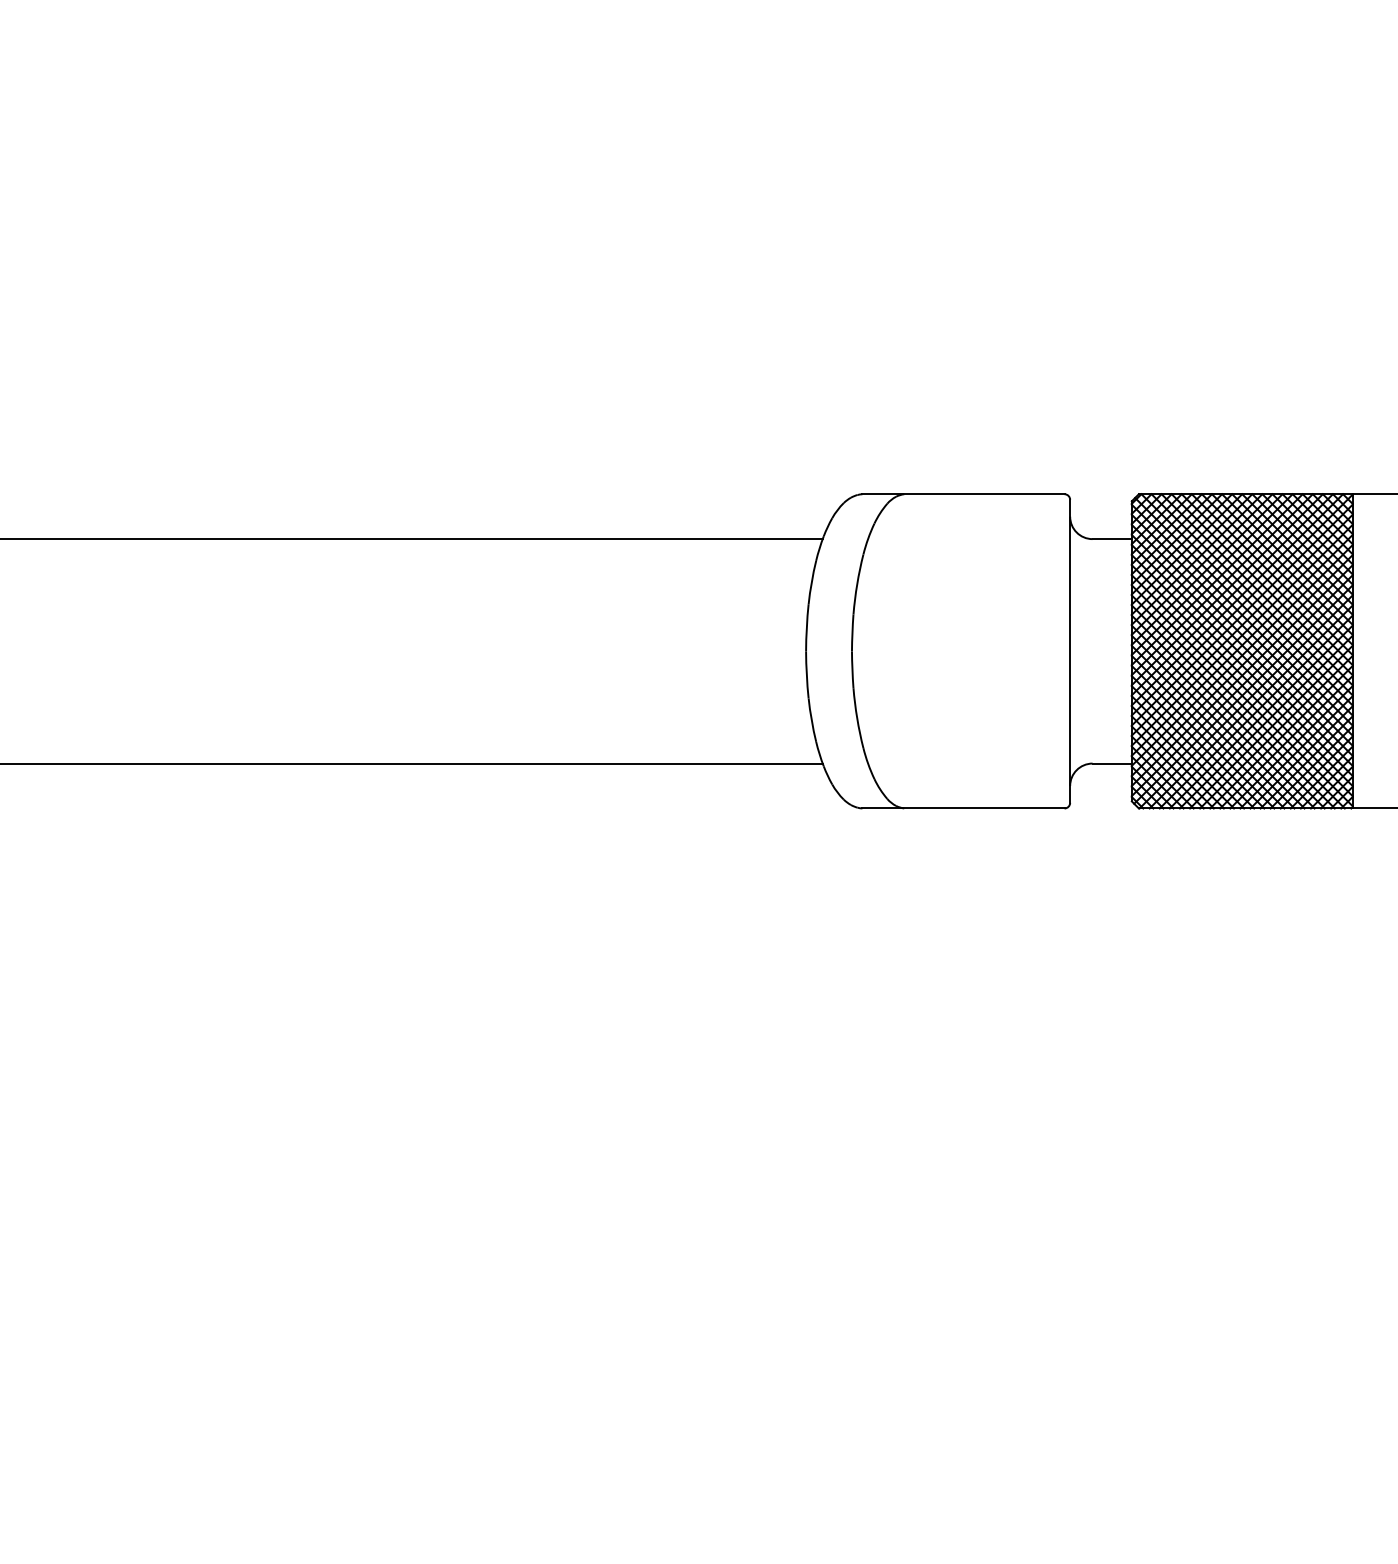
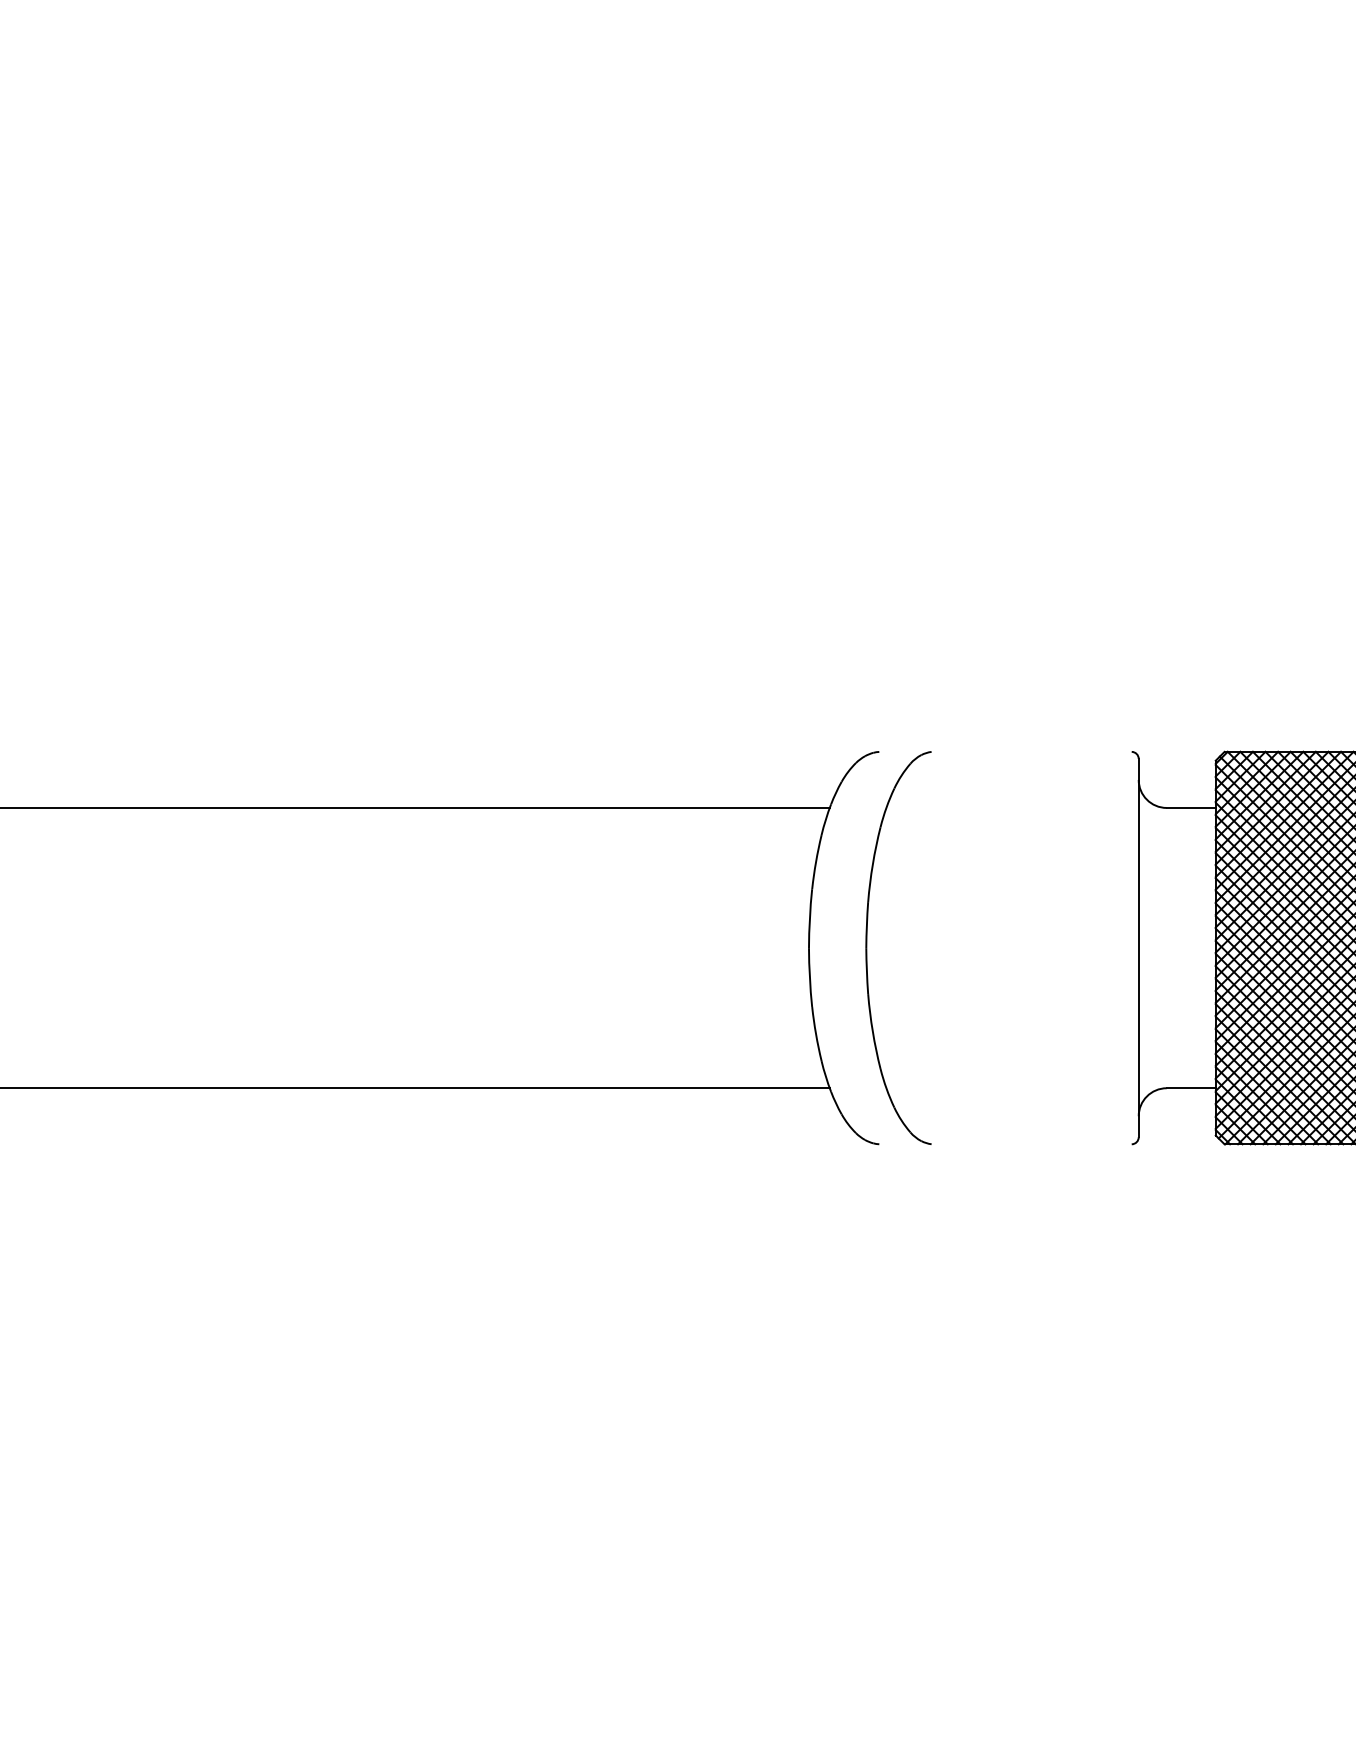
line: (963, 494) -> (1005, 752), removed
line: (963, 808) -> (1005, 1144), removed

